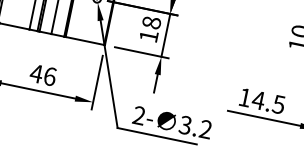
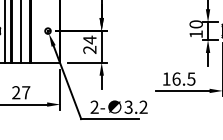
text: (149, 28) -> (89, 44), 18 -> 24
text: (42, 74) -> (20, 92), 46 -> 27
text: (258, 99) -> (176, 78), 14.5 -> 16.5

